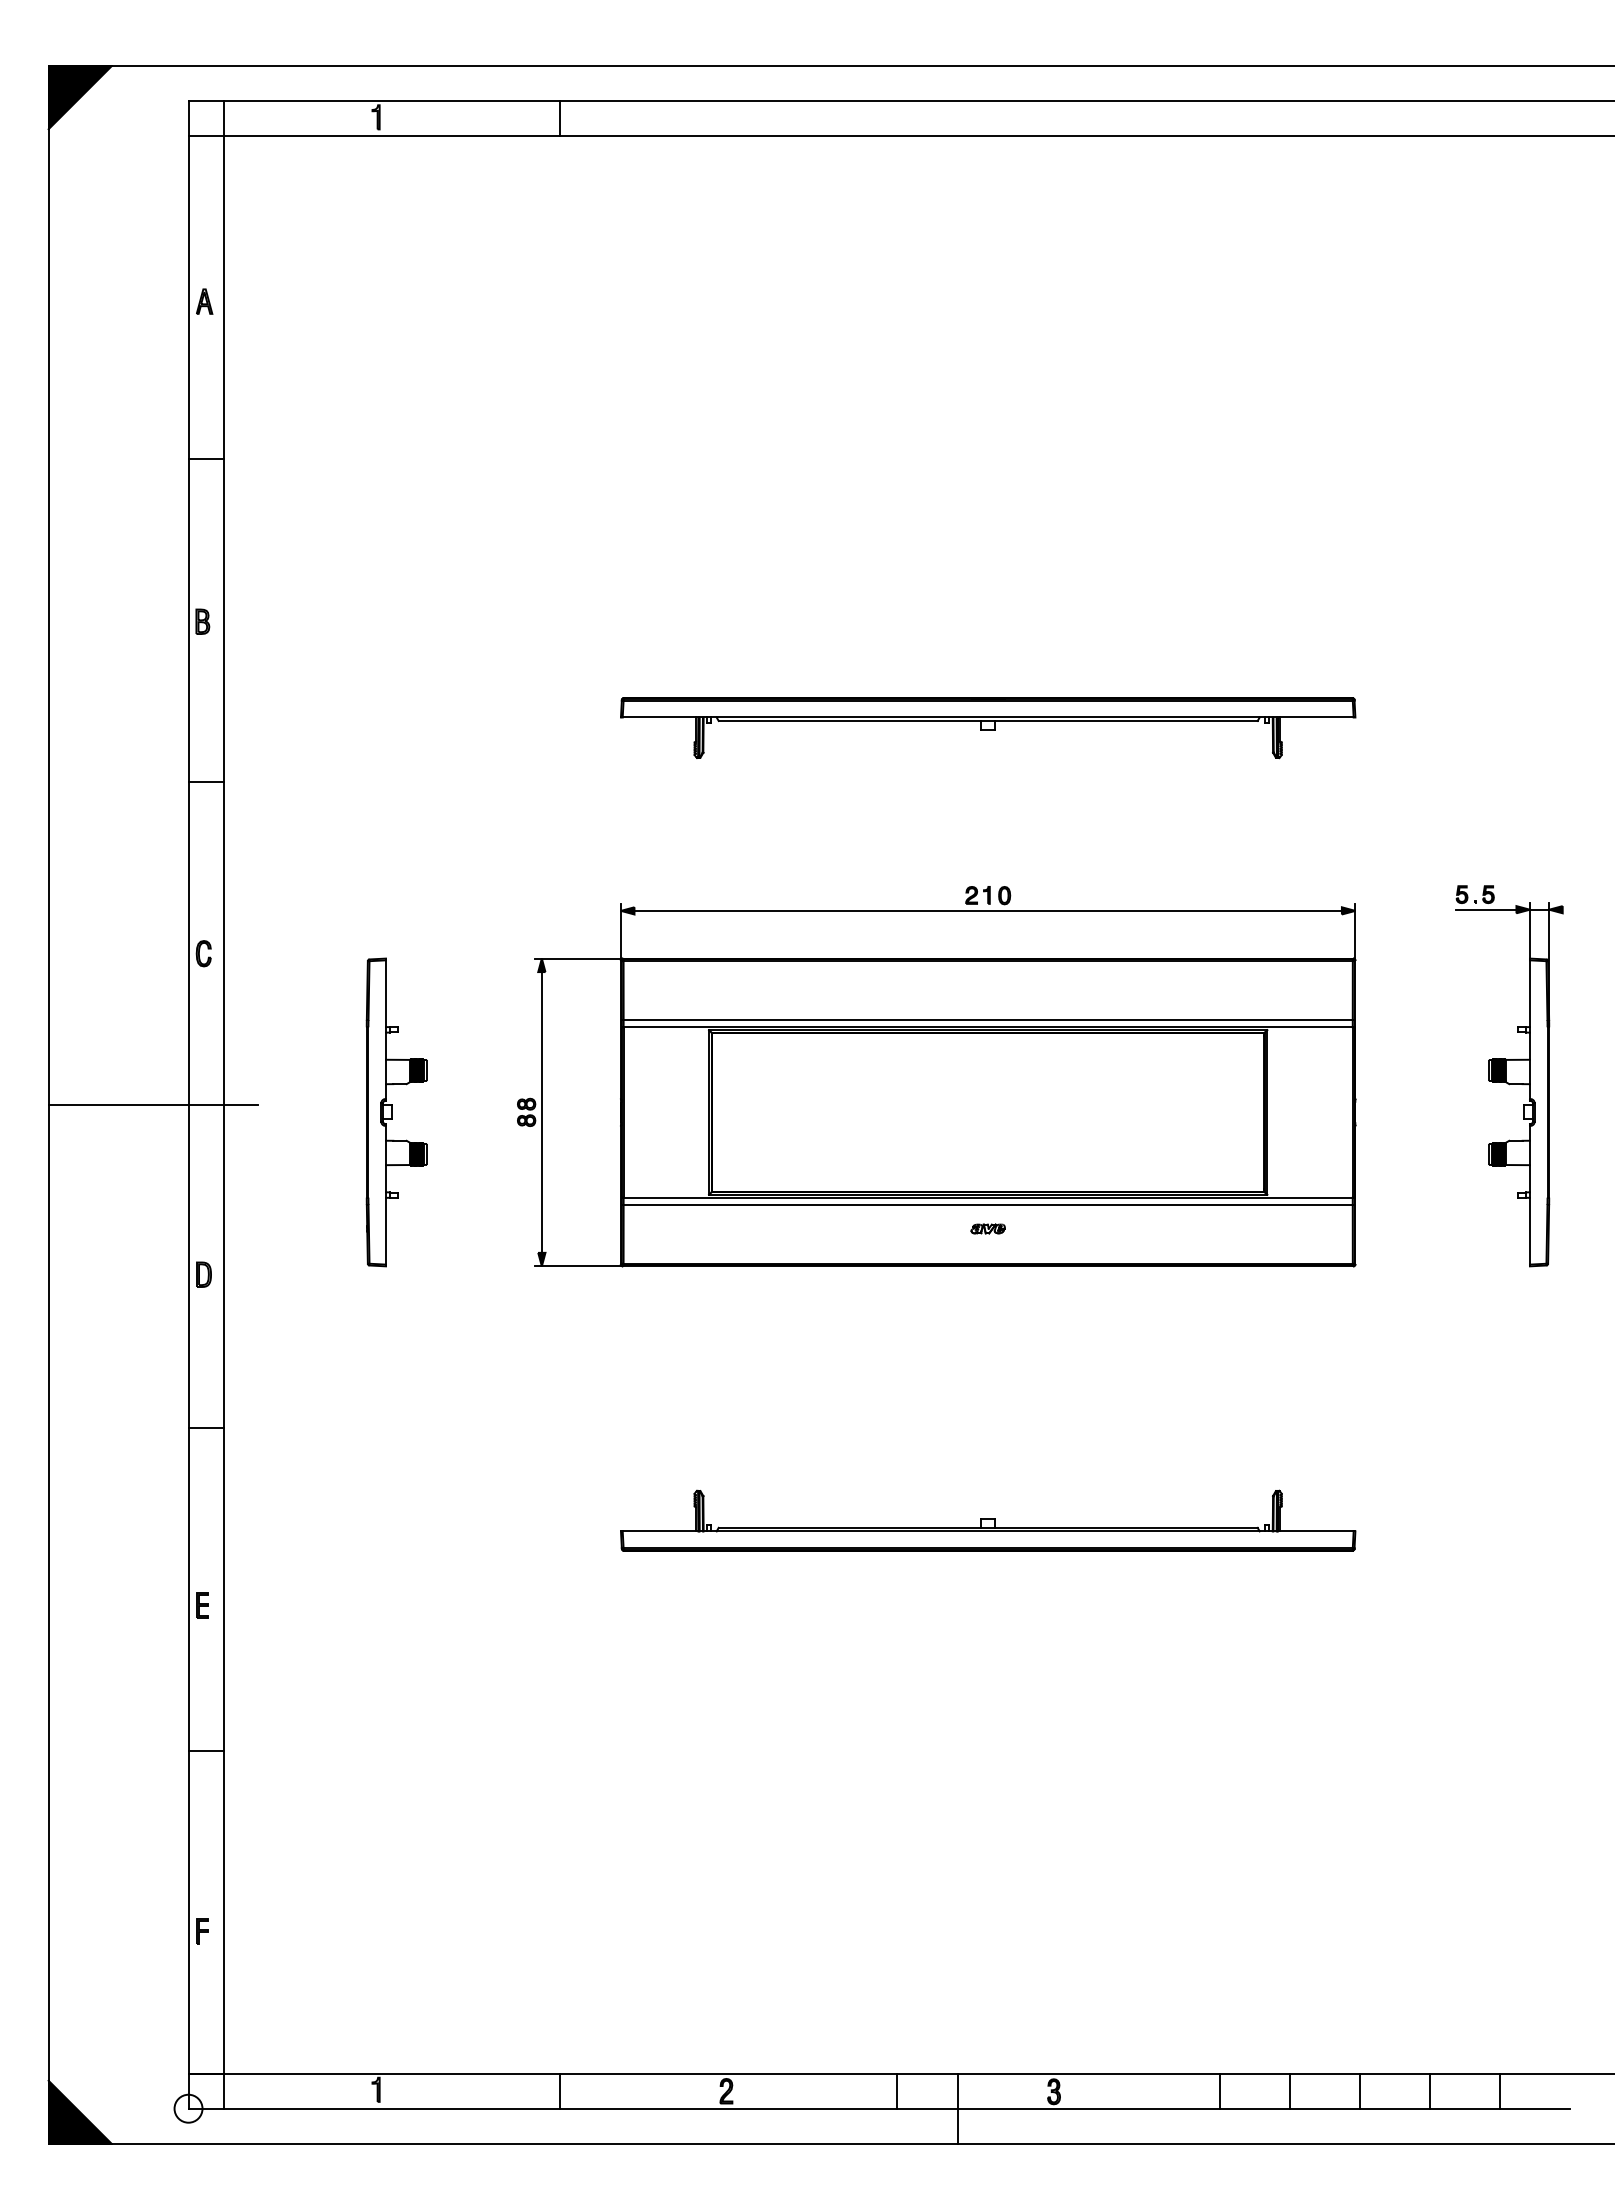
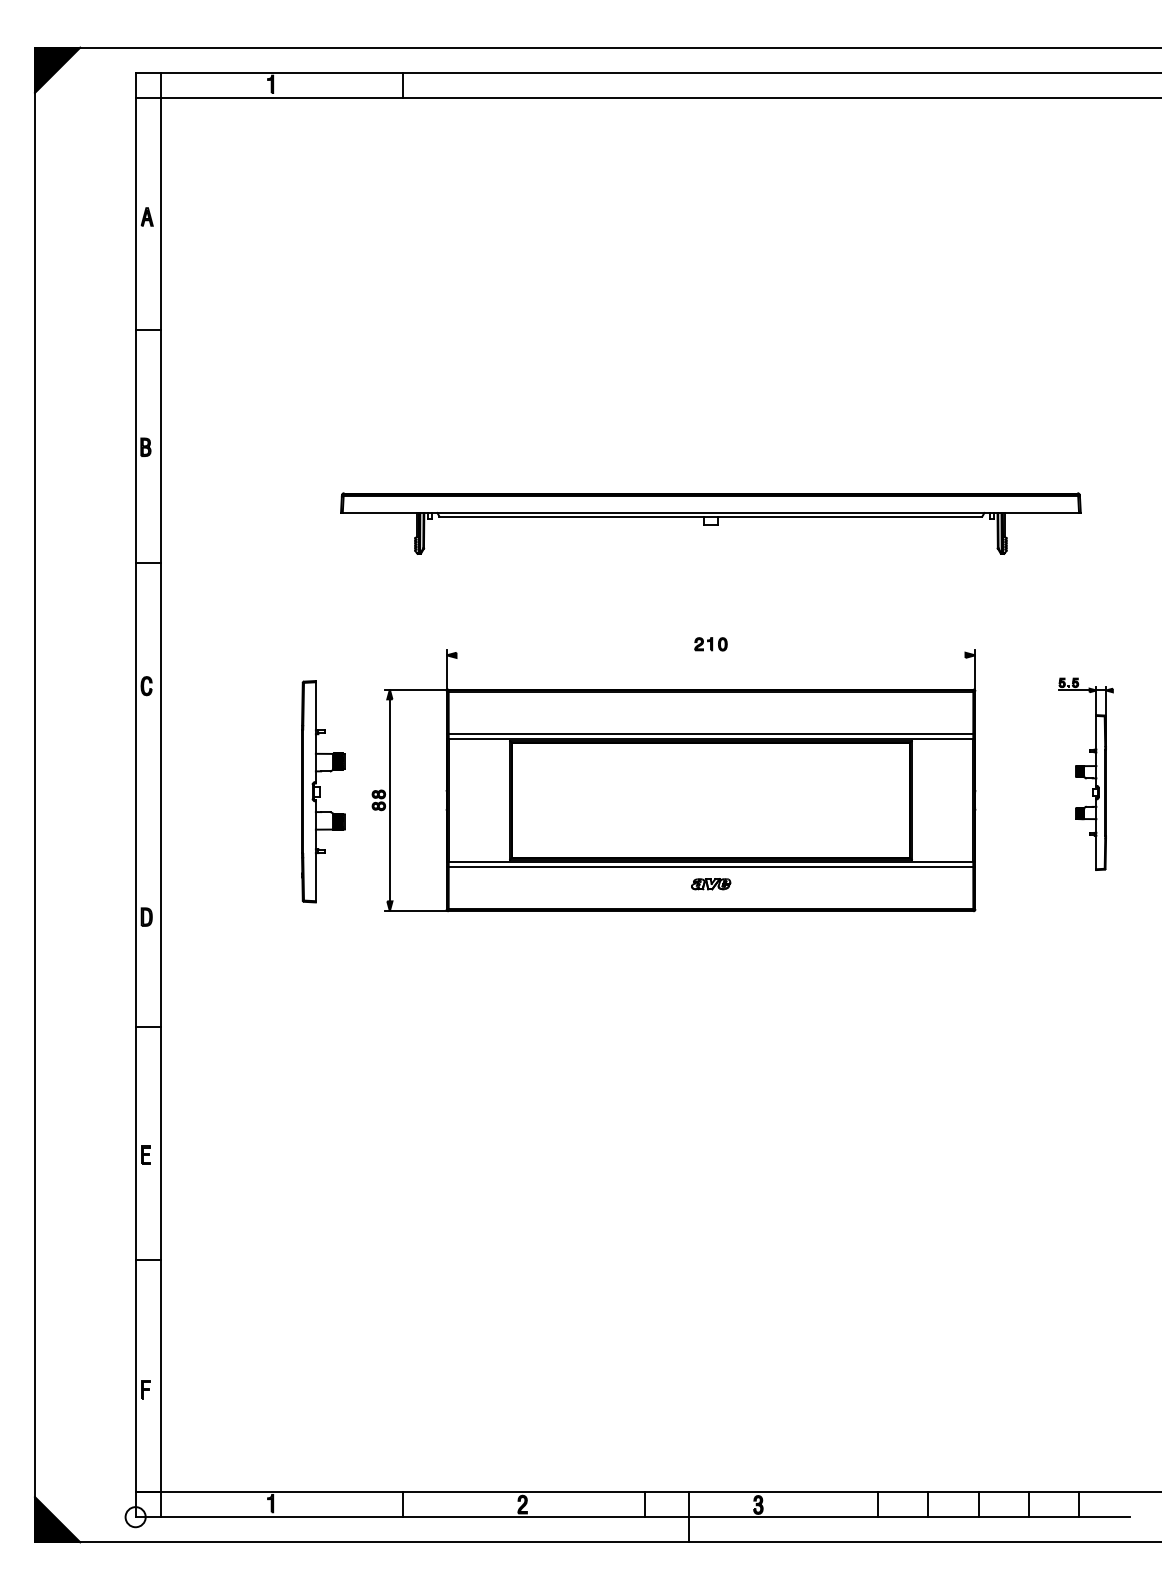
part: (988, 728) -> (711, 524), size x1.4
line: (987, 910) -> (710, 655), removed
part: (1509, 1076) -> (1086, 774), size x0.7
line: (153, 1105) -> (110, 795), removed
part: (396, 1112) -> (323, 791), moved
part: (987, 1228) -> (710, 883), size x1.6
part: (988, 1520) -> (711, 1093), removed

